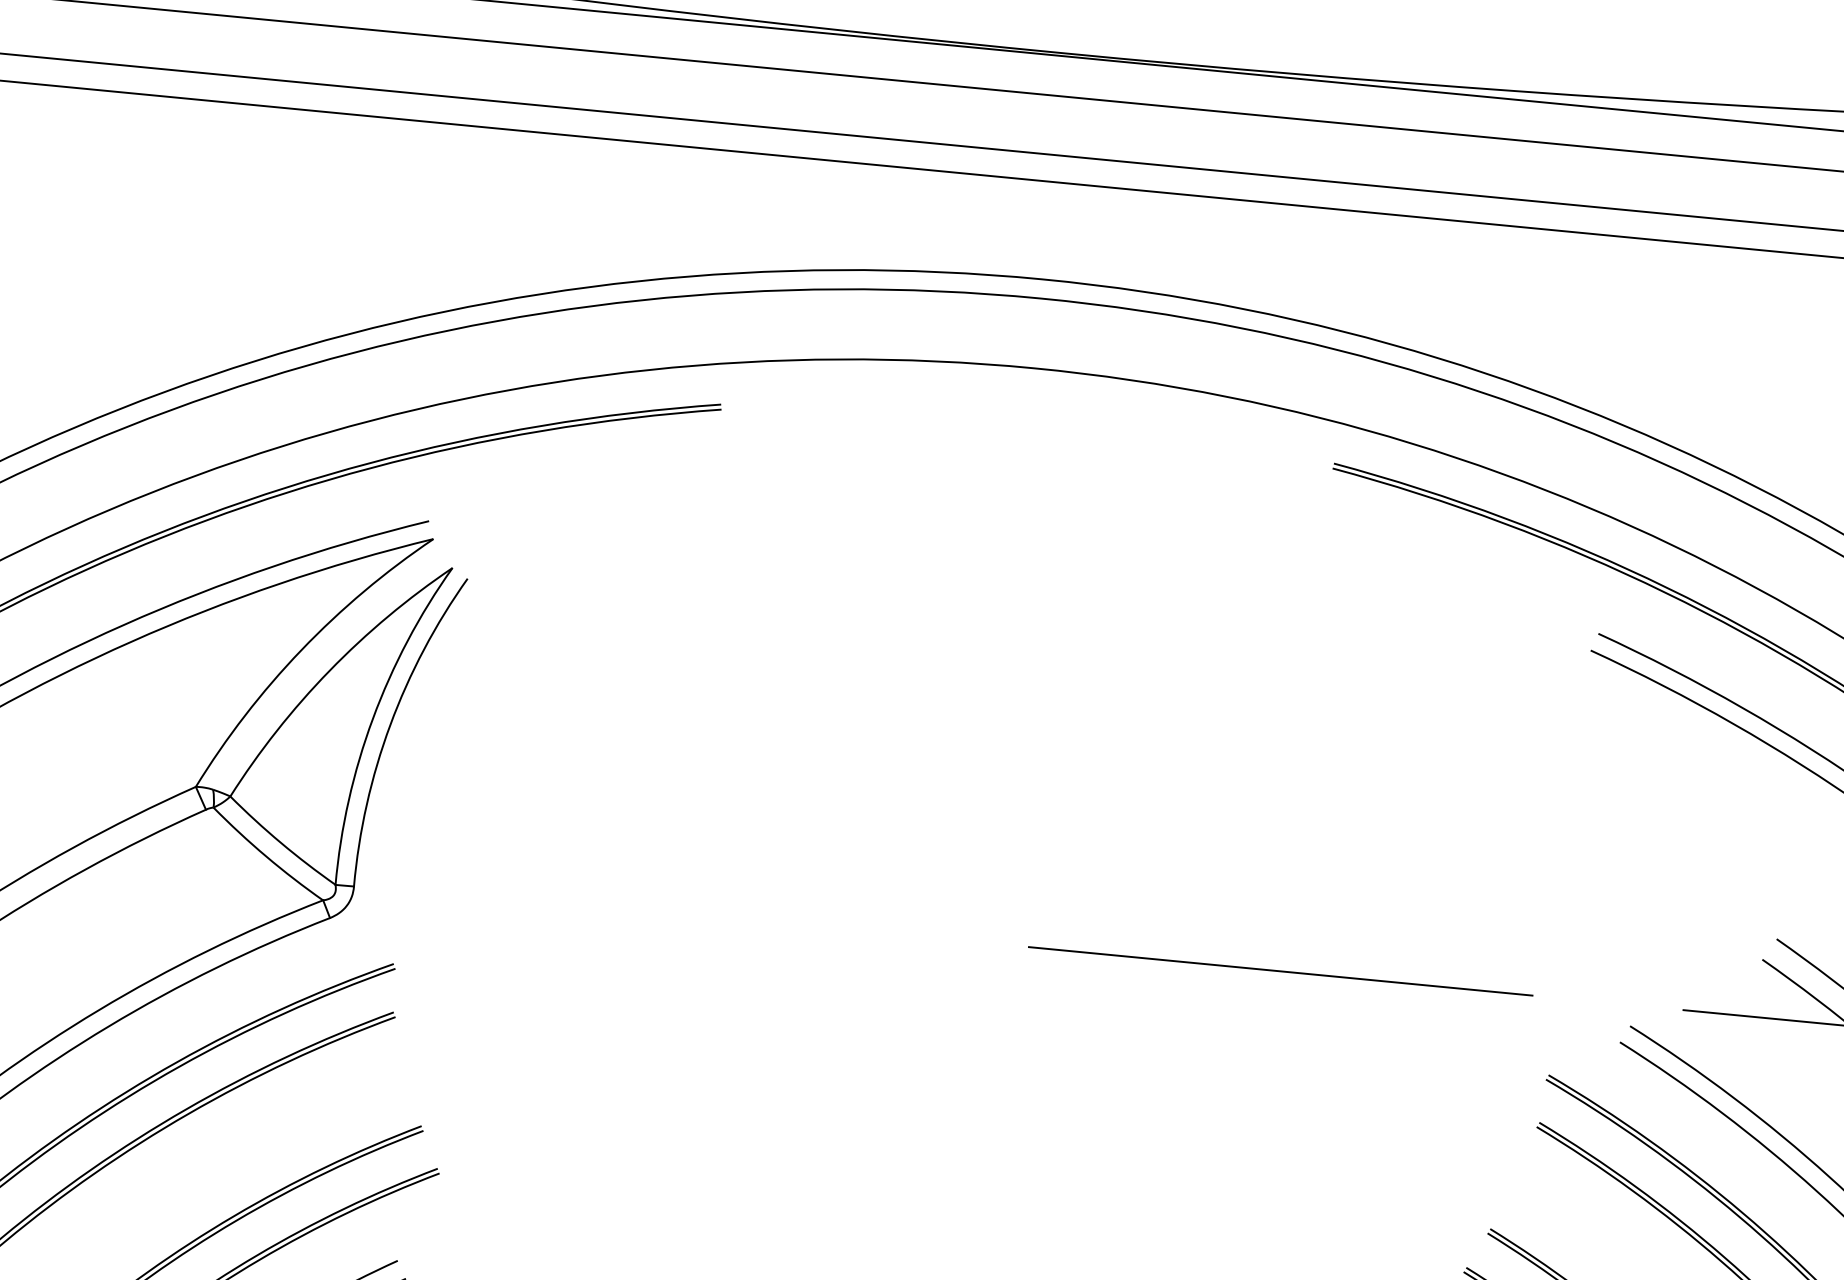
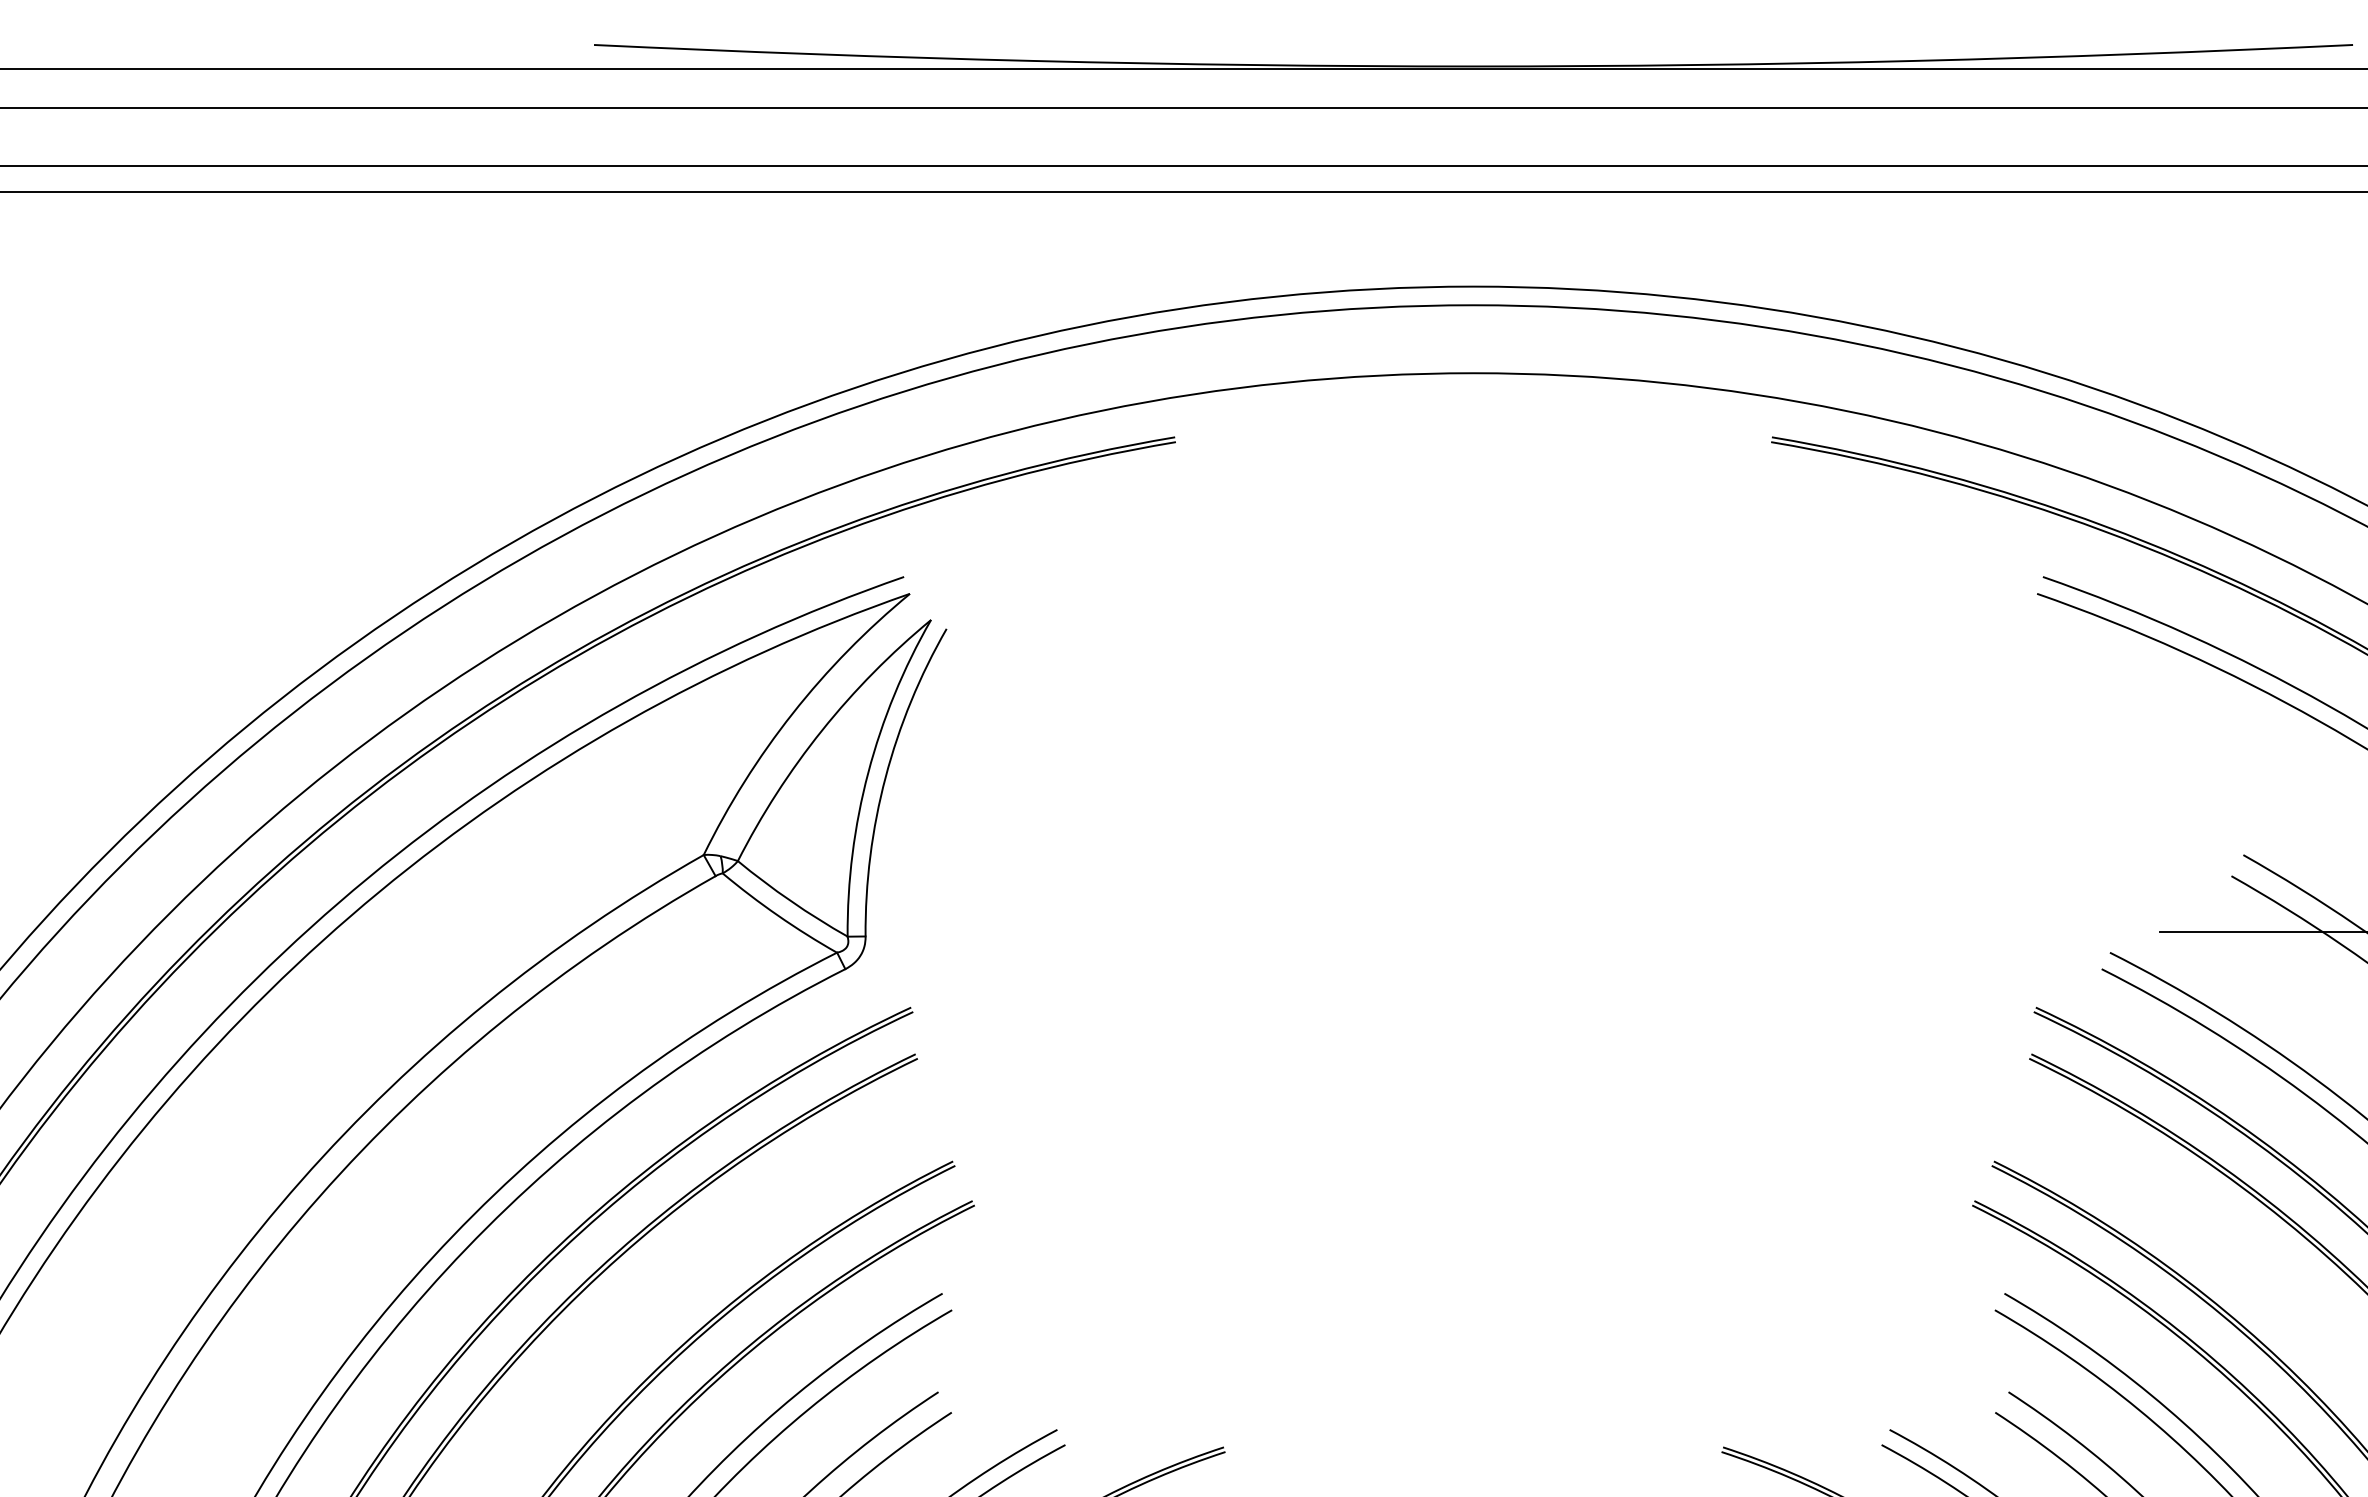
line: (1280, 970) -> (1767, 931), removed

